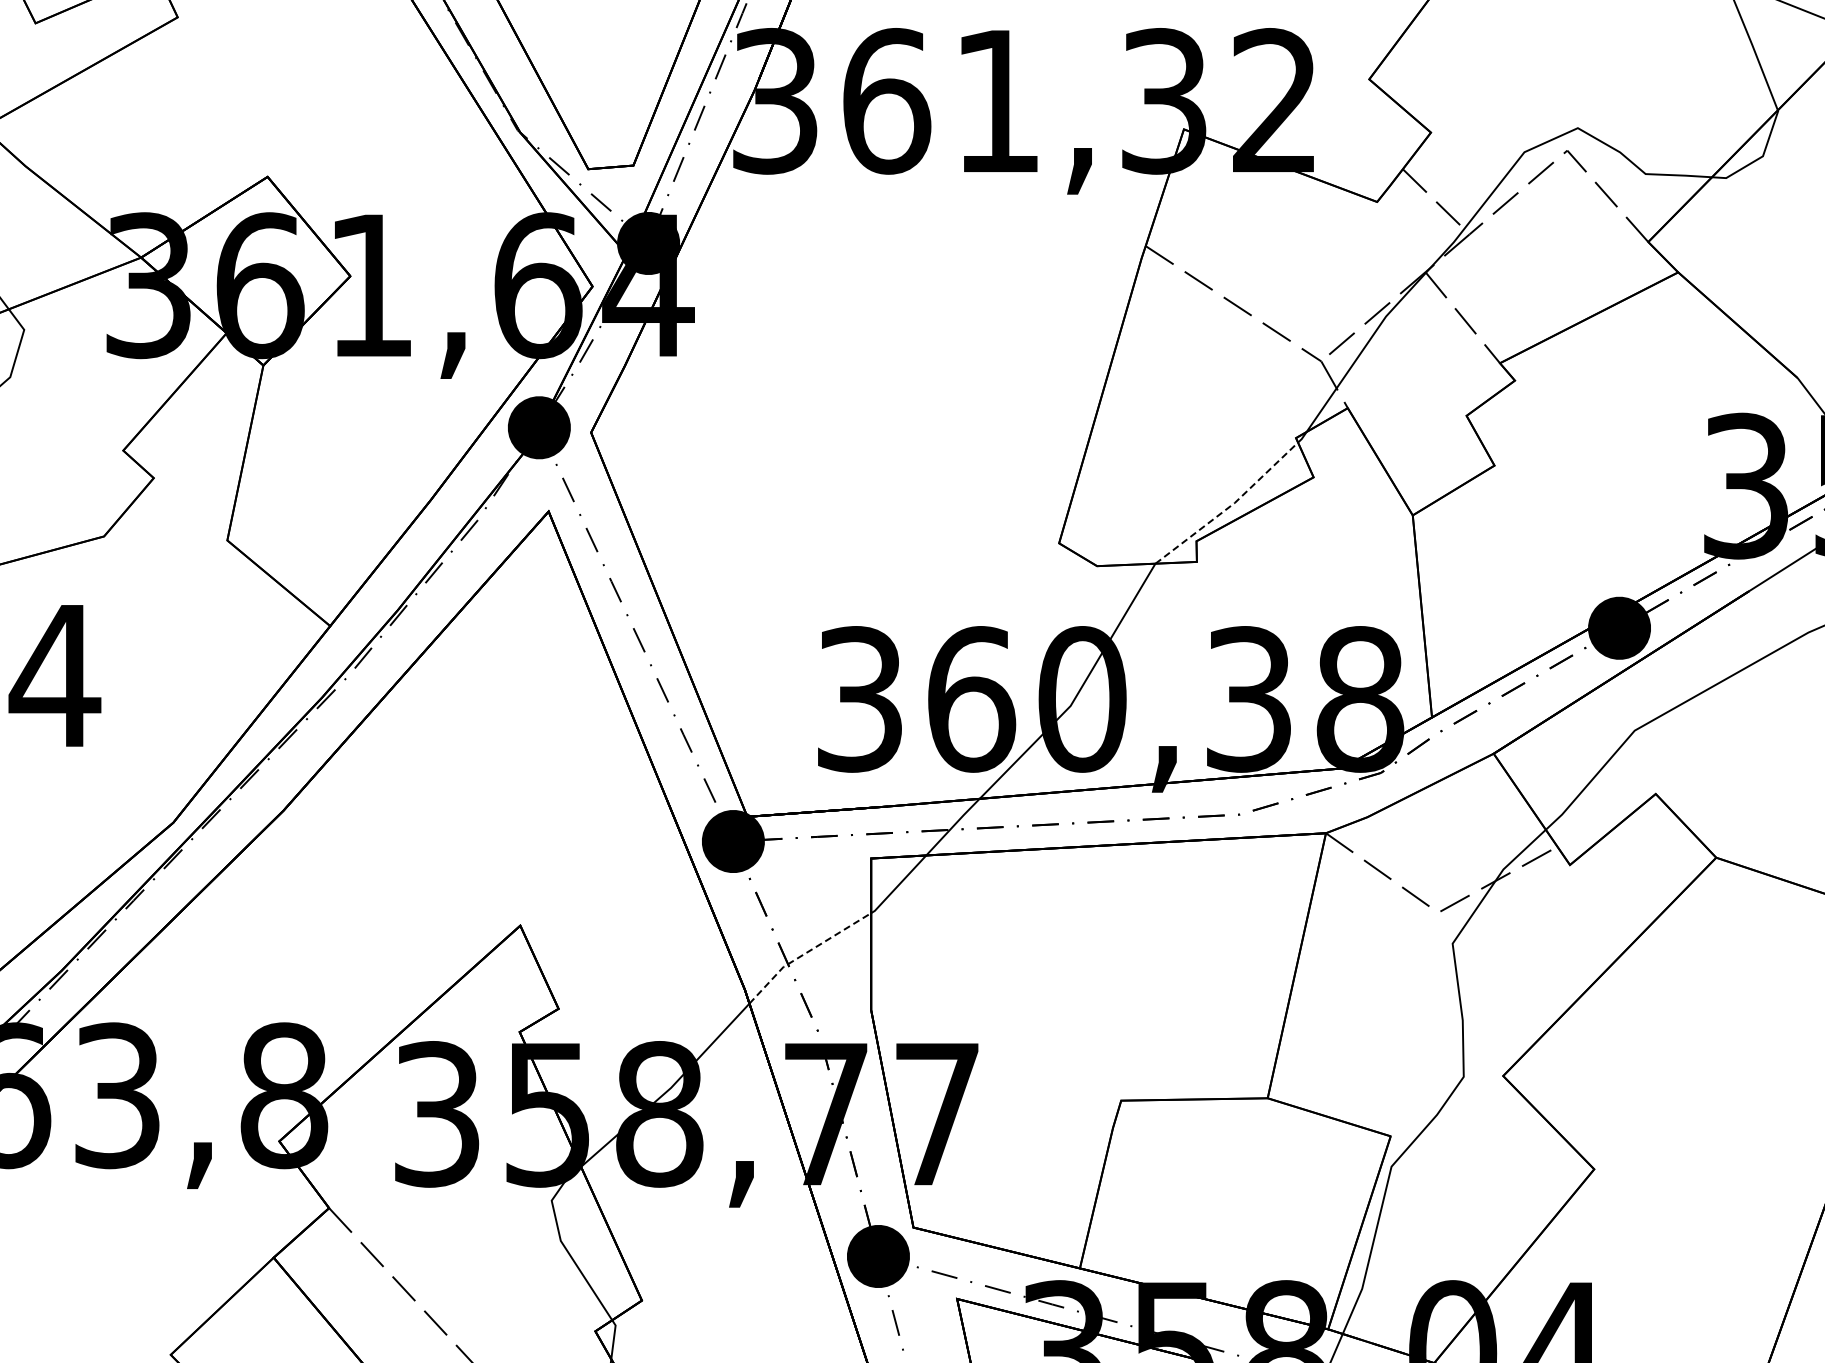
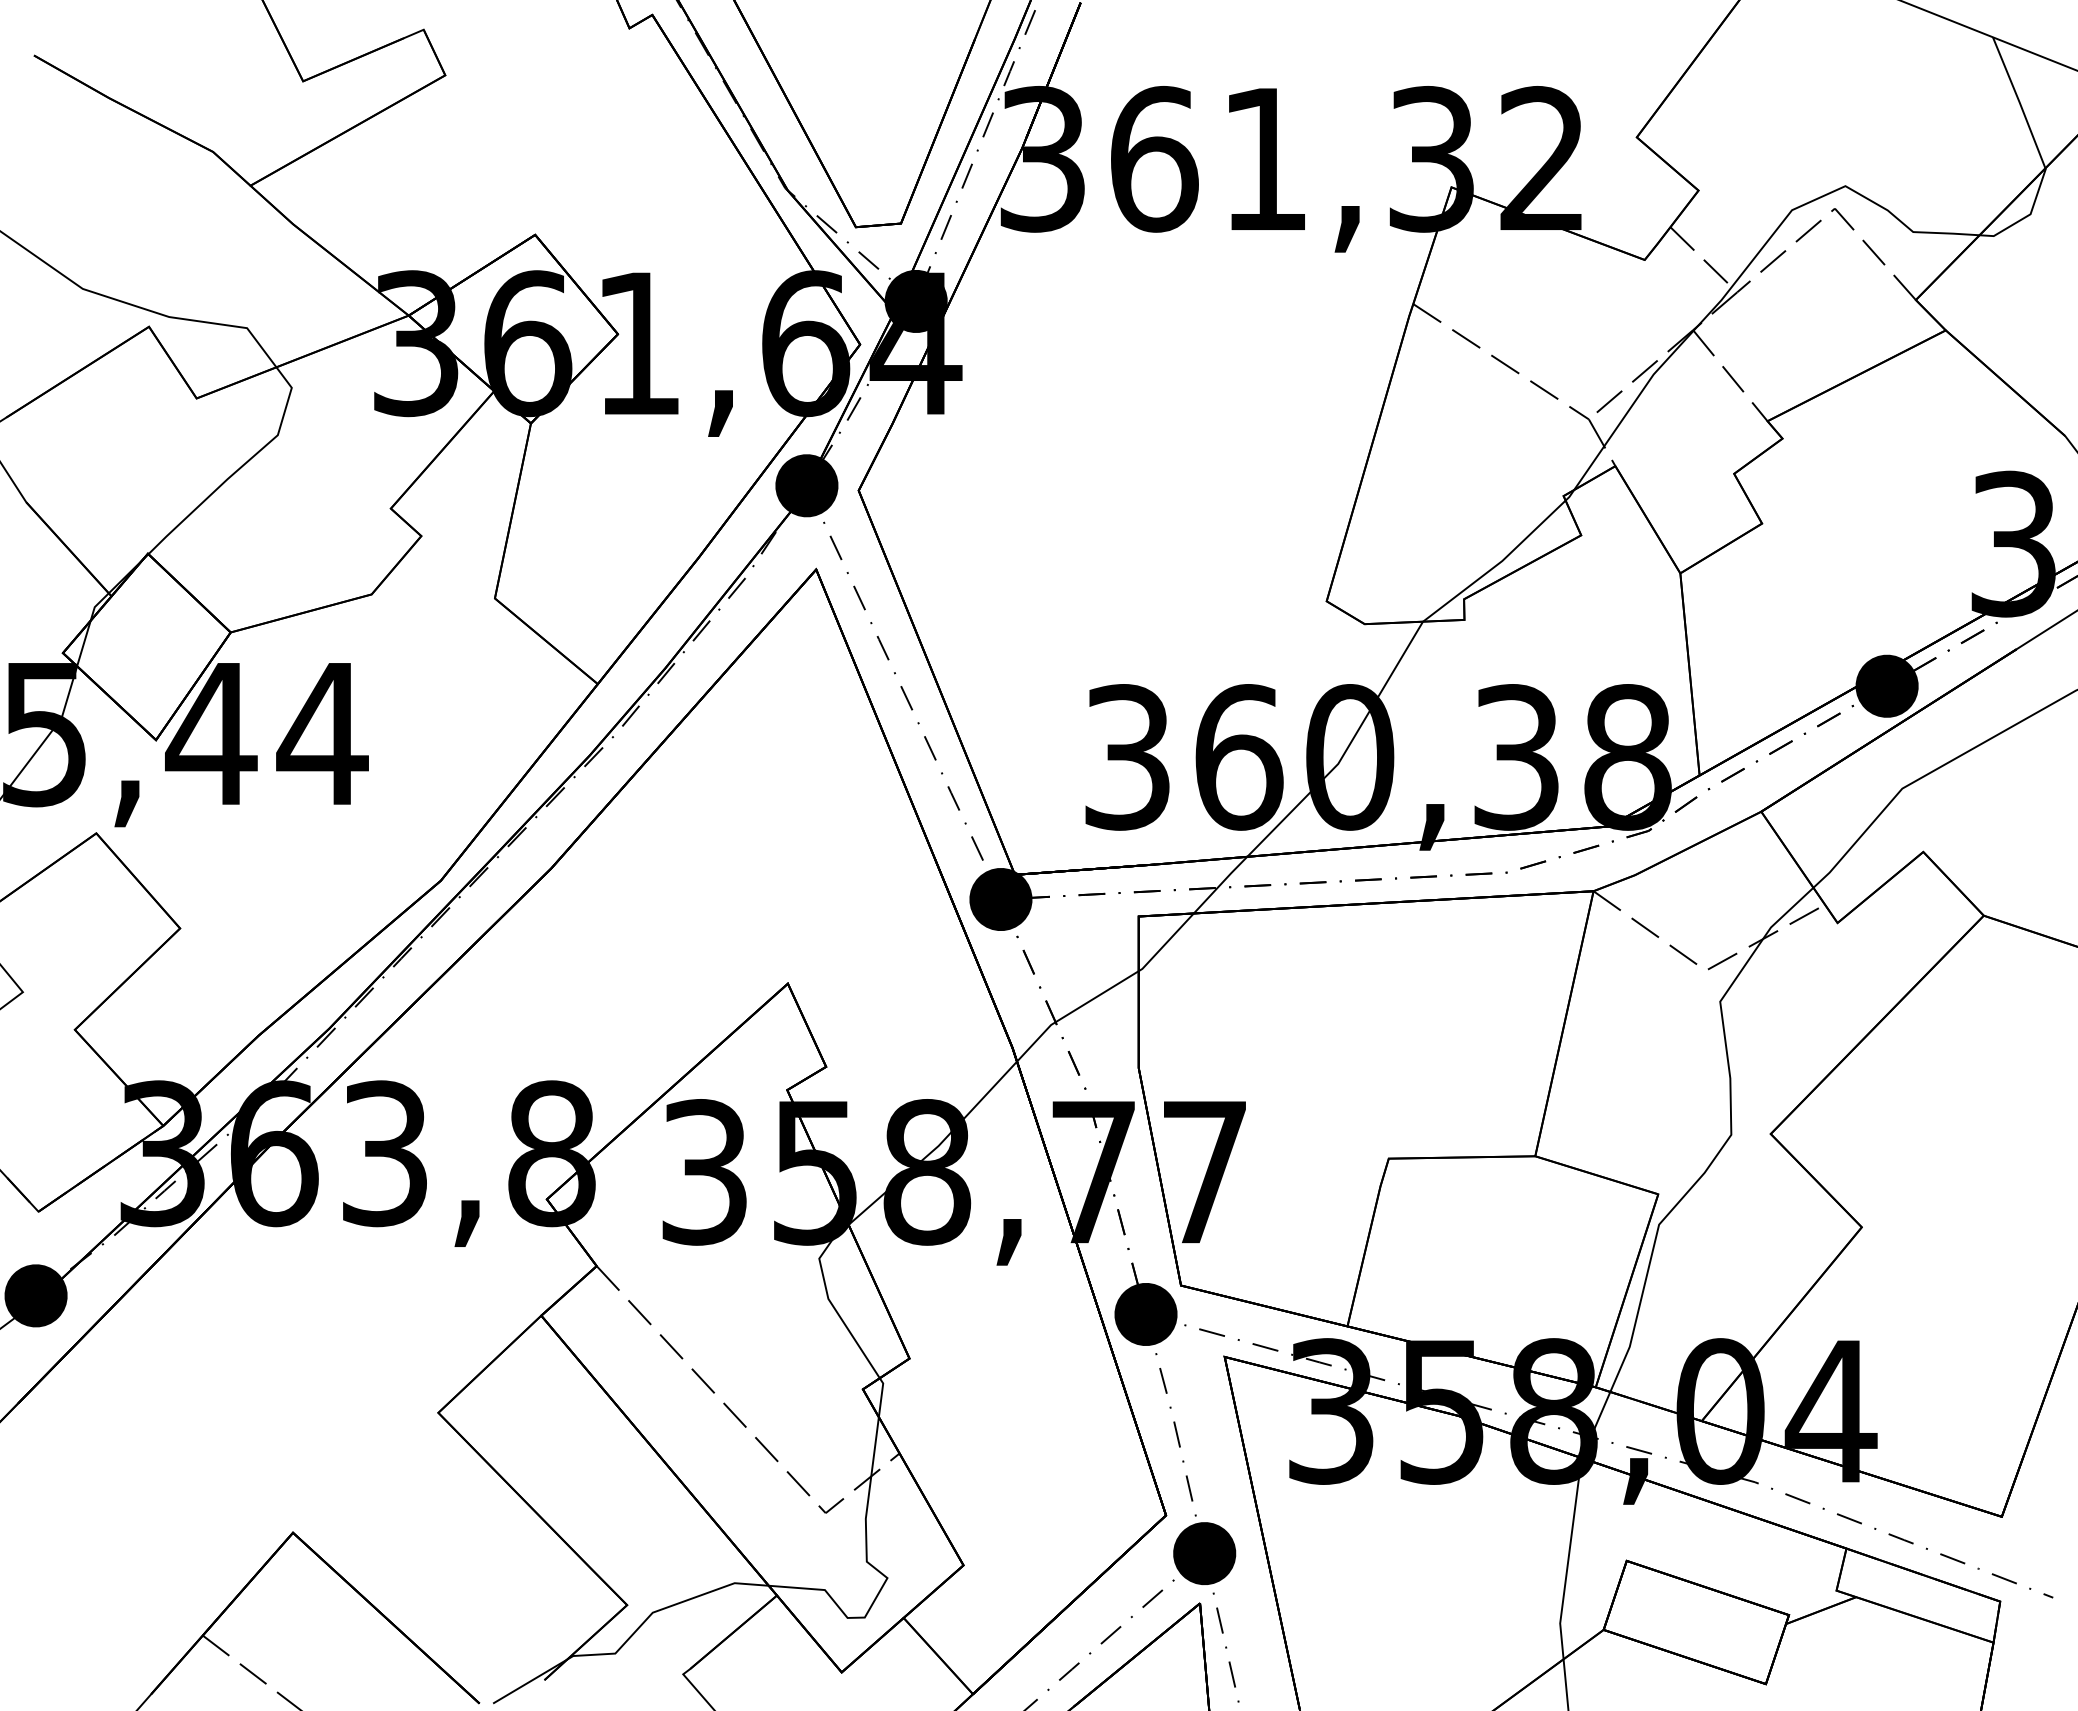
line: (1230, 506) -> (1498, 564), dashed -> solid
line: (805, 953) -> (1073, 1011), dashed -> solid

